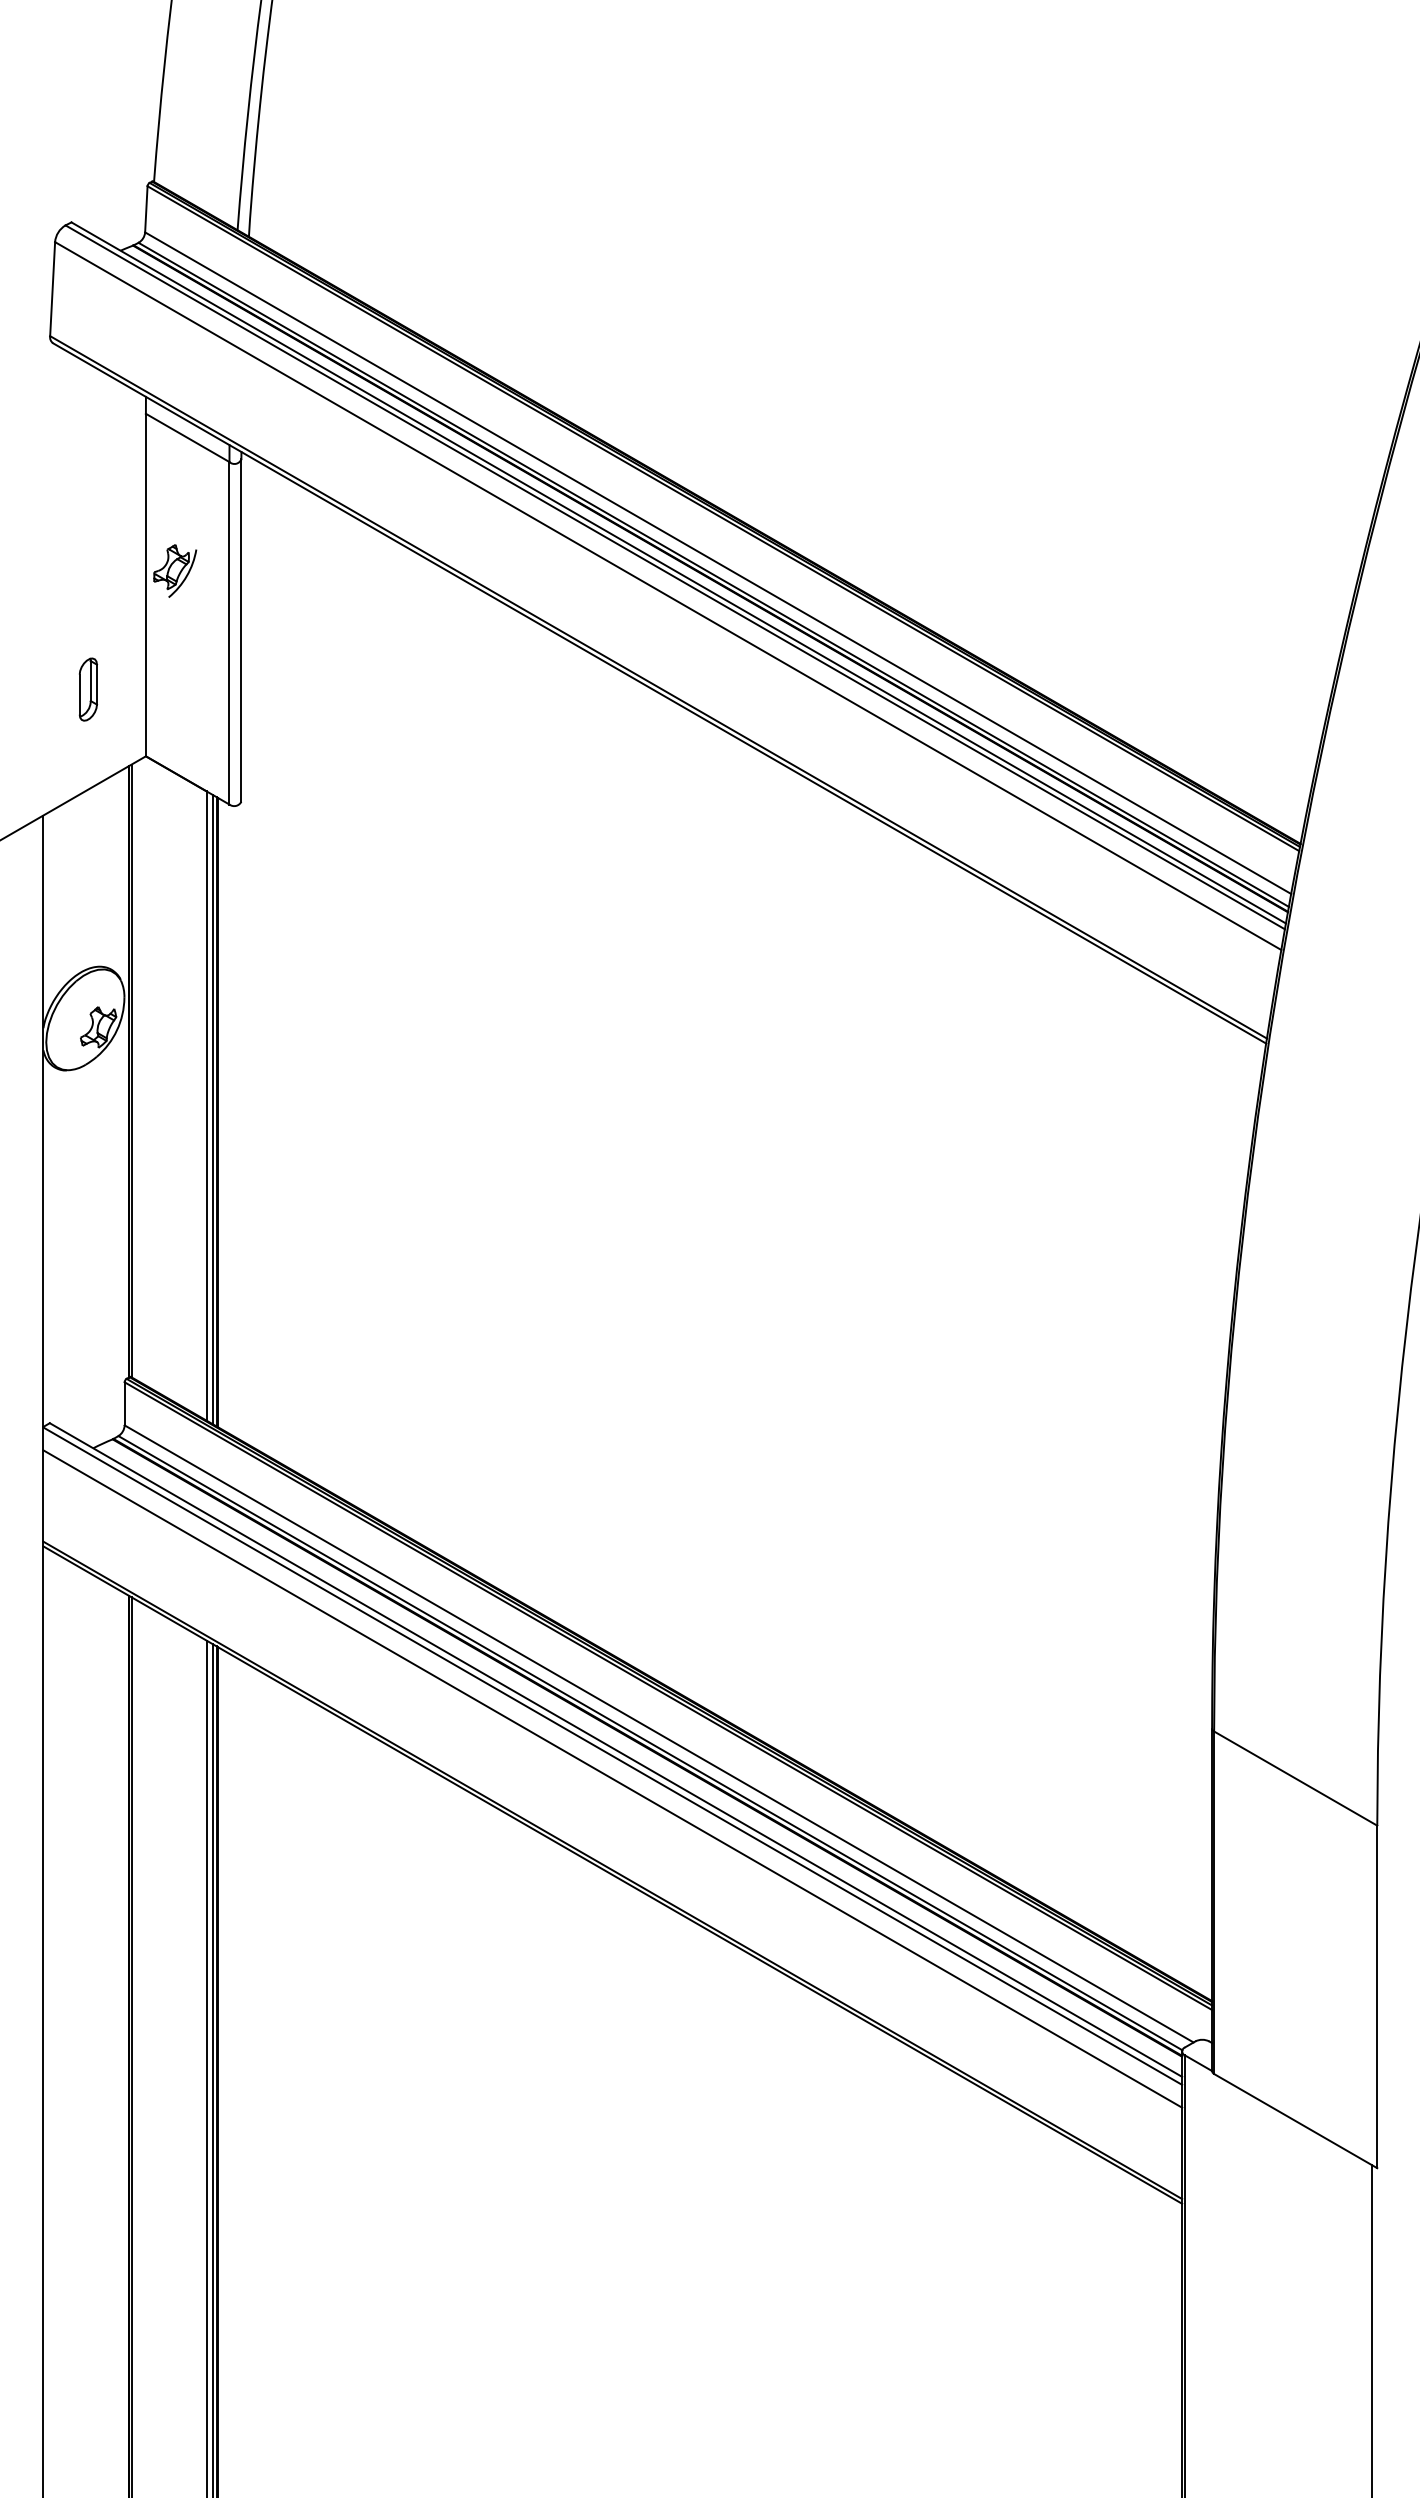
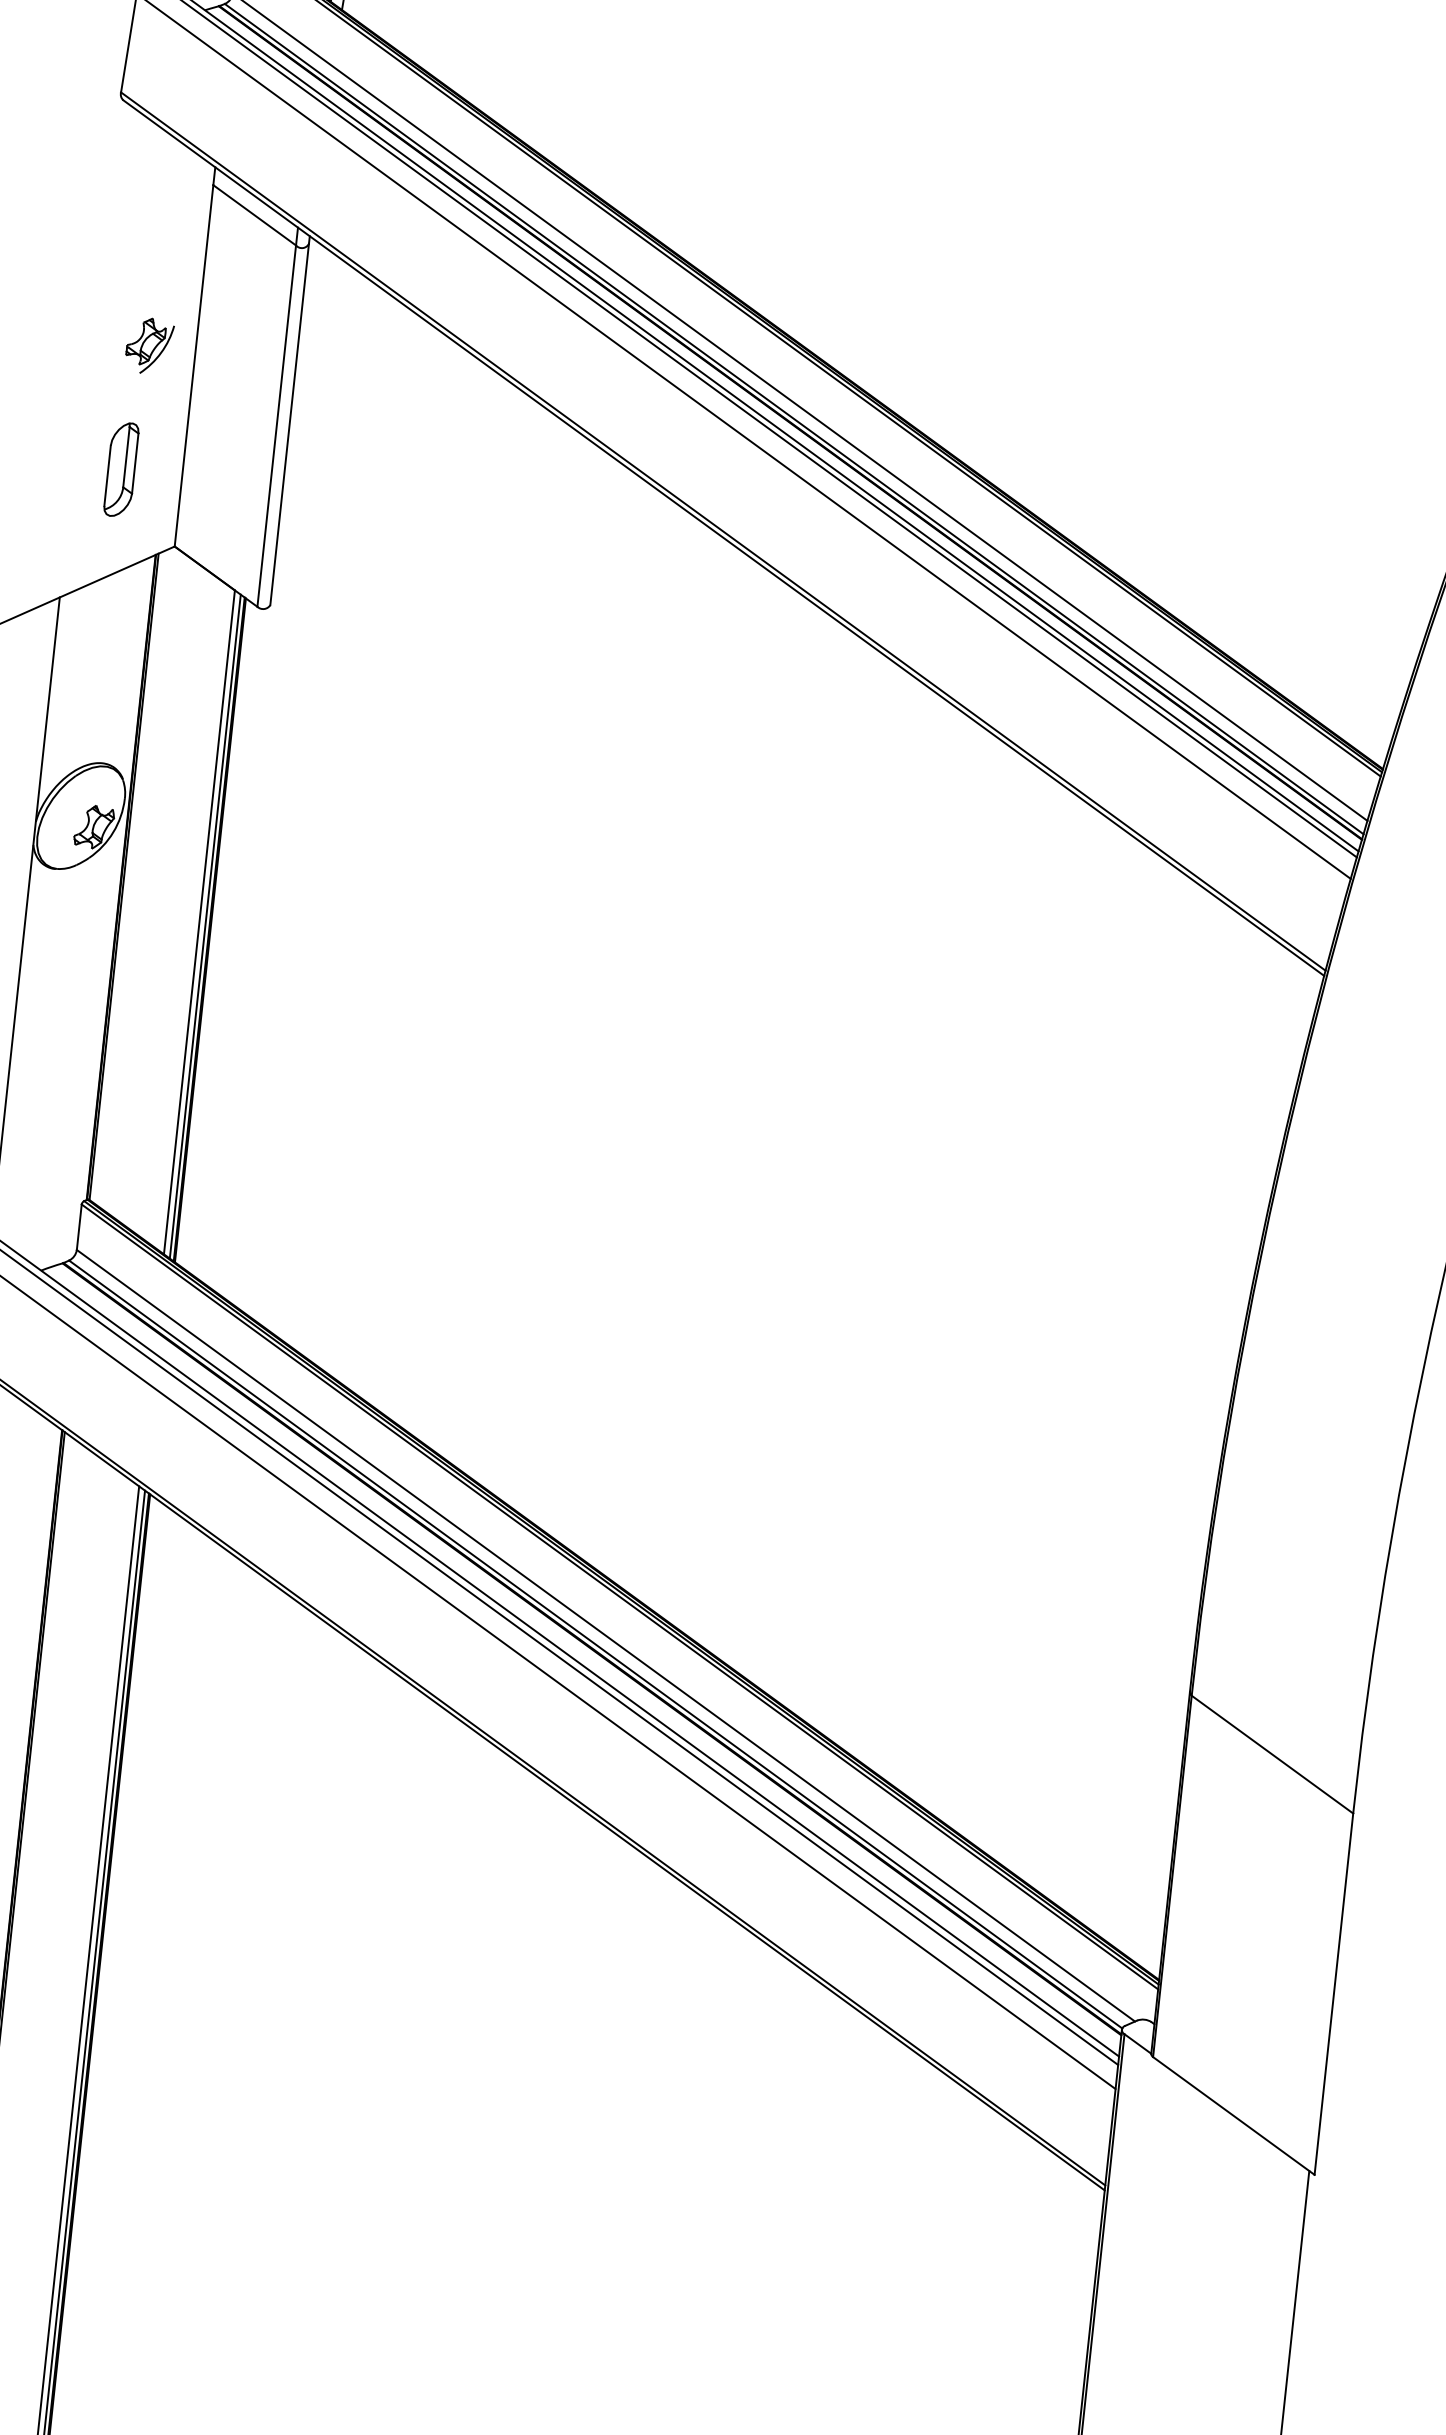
part: (175, 570) -> (149, 345), moved
part: (88, 689) -> (121, 469), size x1.43

